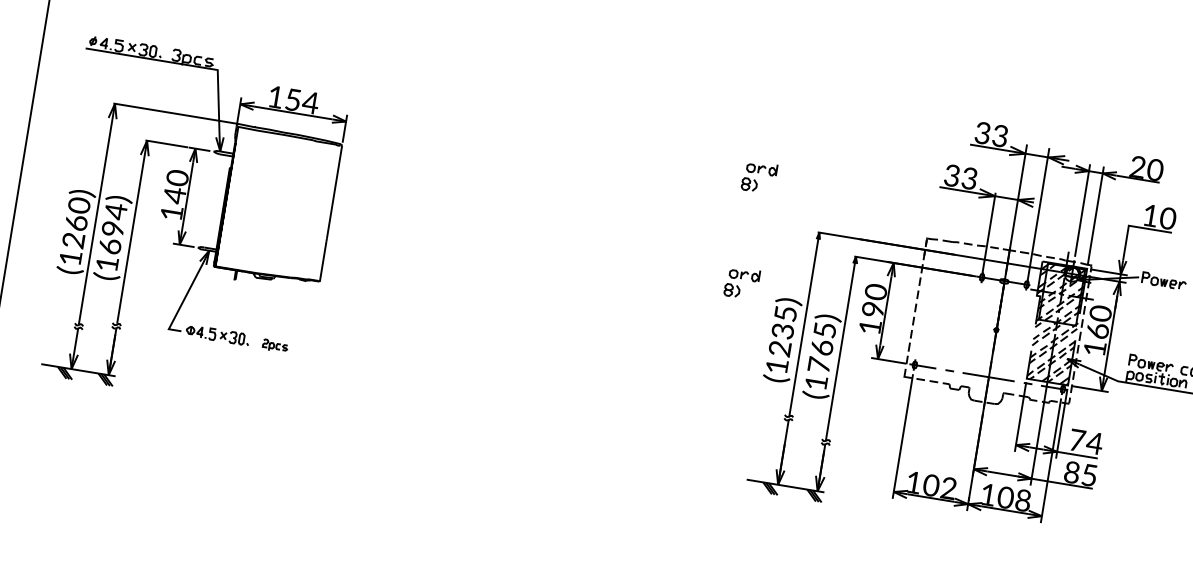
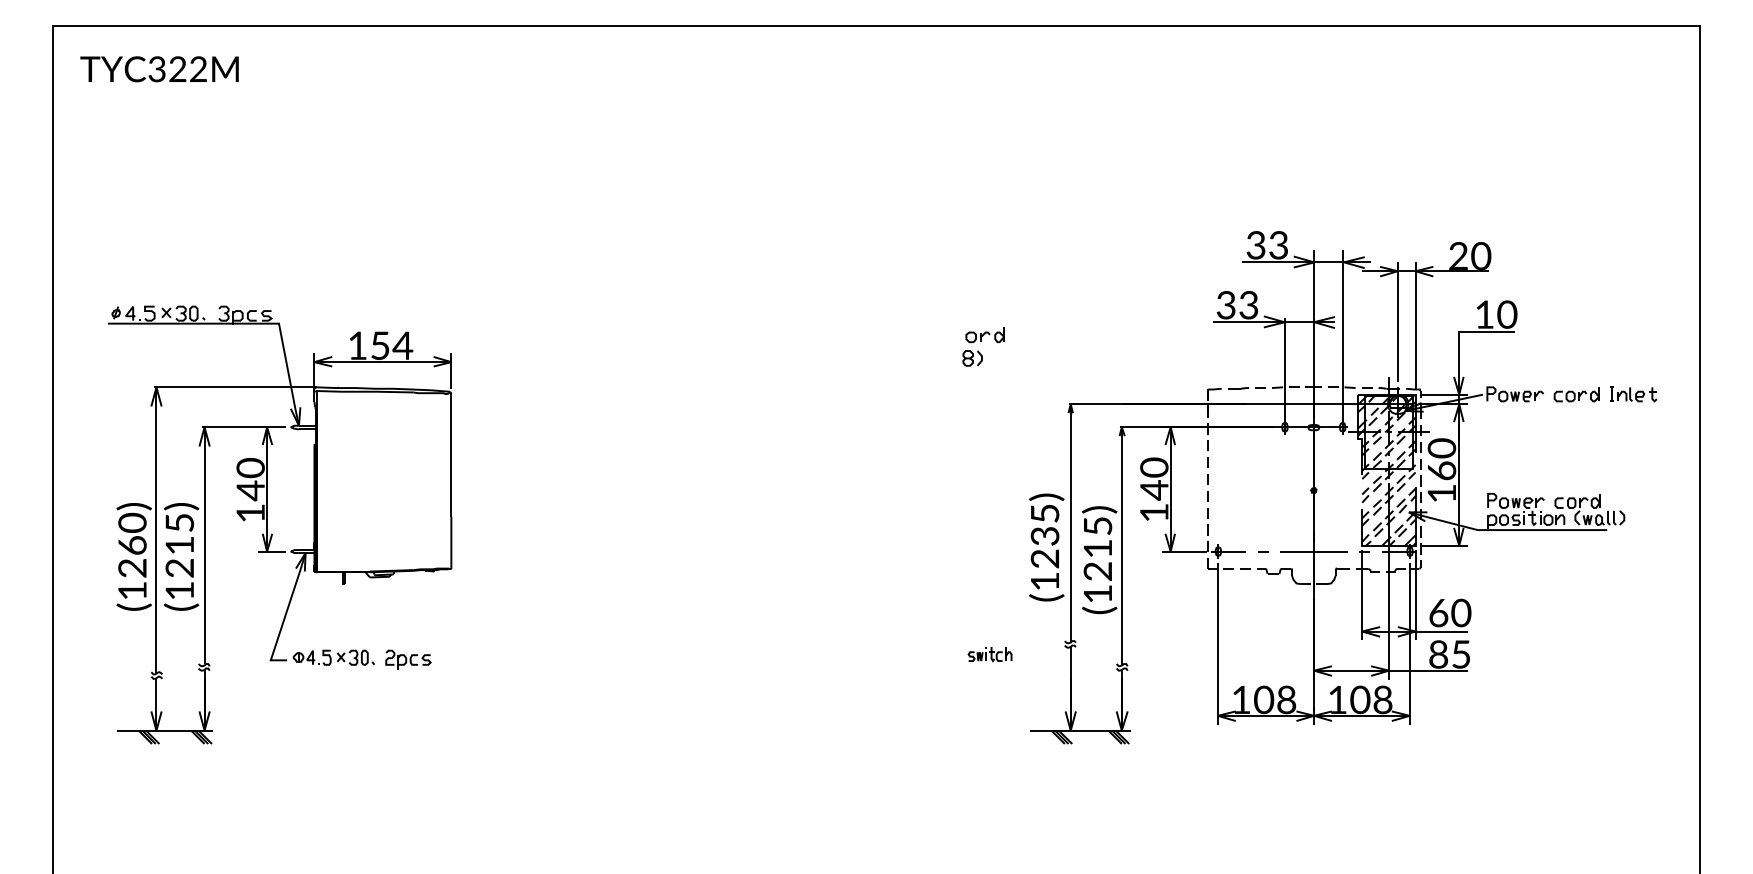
text: (112, 228) -> (179, 544), (1694) -> (1215)
part: (741, 282) -> (983, 483), removed
text: (873, 309) -> (1154, 490), 190 -> 140
part: (275, 346) -> (408, 659), size x1.43
text: (820, 355) -> (1097, 559), (1765) -> (1215)
part: (724, 415) -> (989, 654), added
text: (1086, 441) -> (1450, 612), 74 -> 60
text: (948, 488) -> (1286, 700), 102 -> 108

